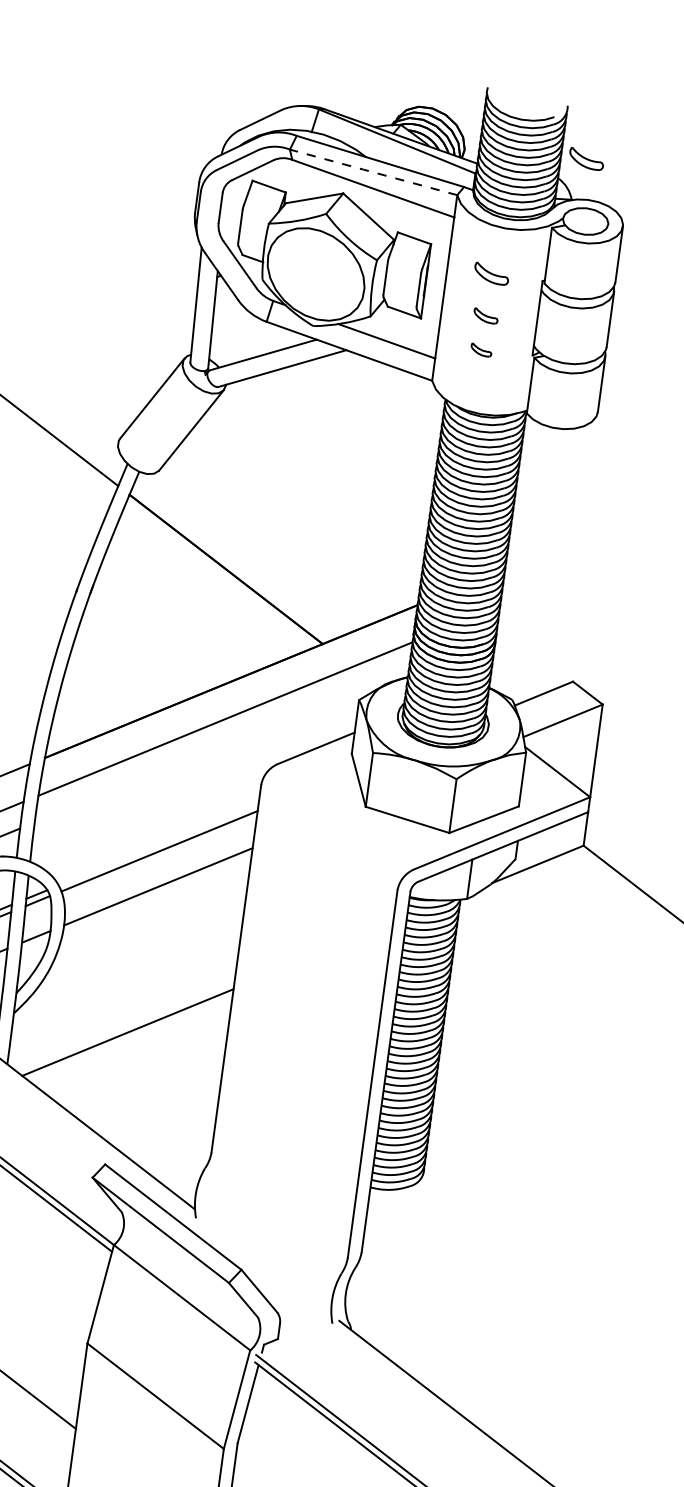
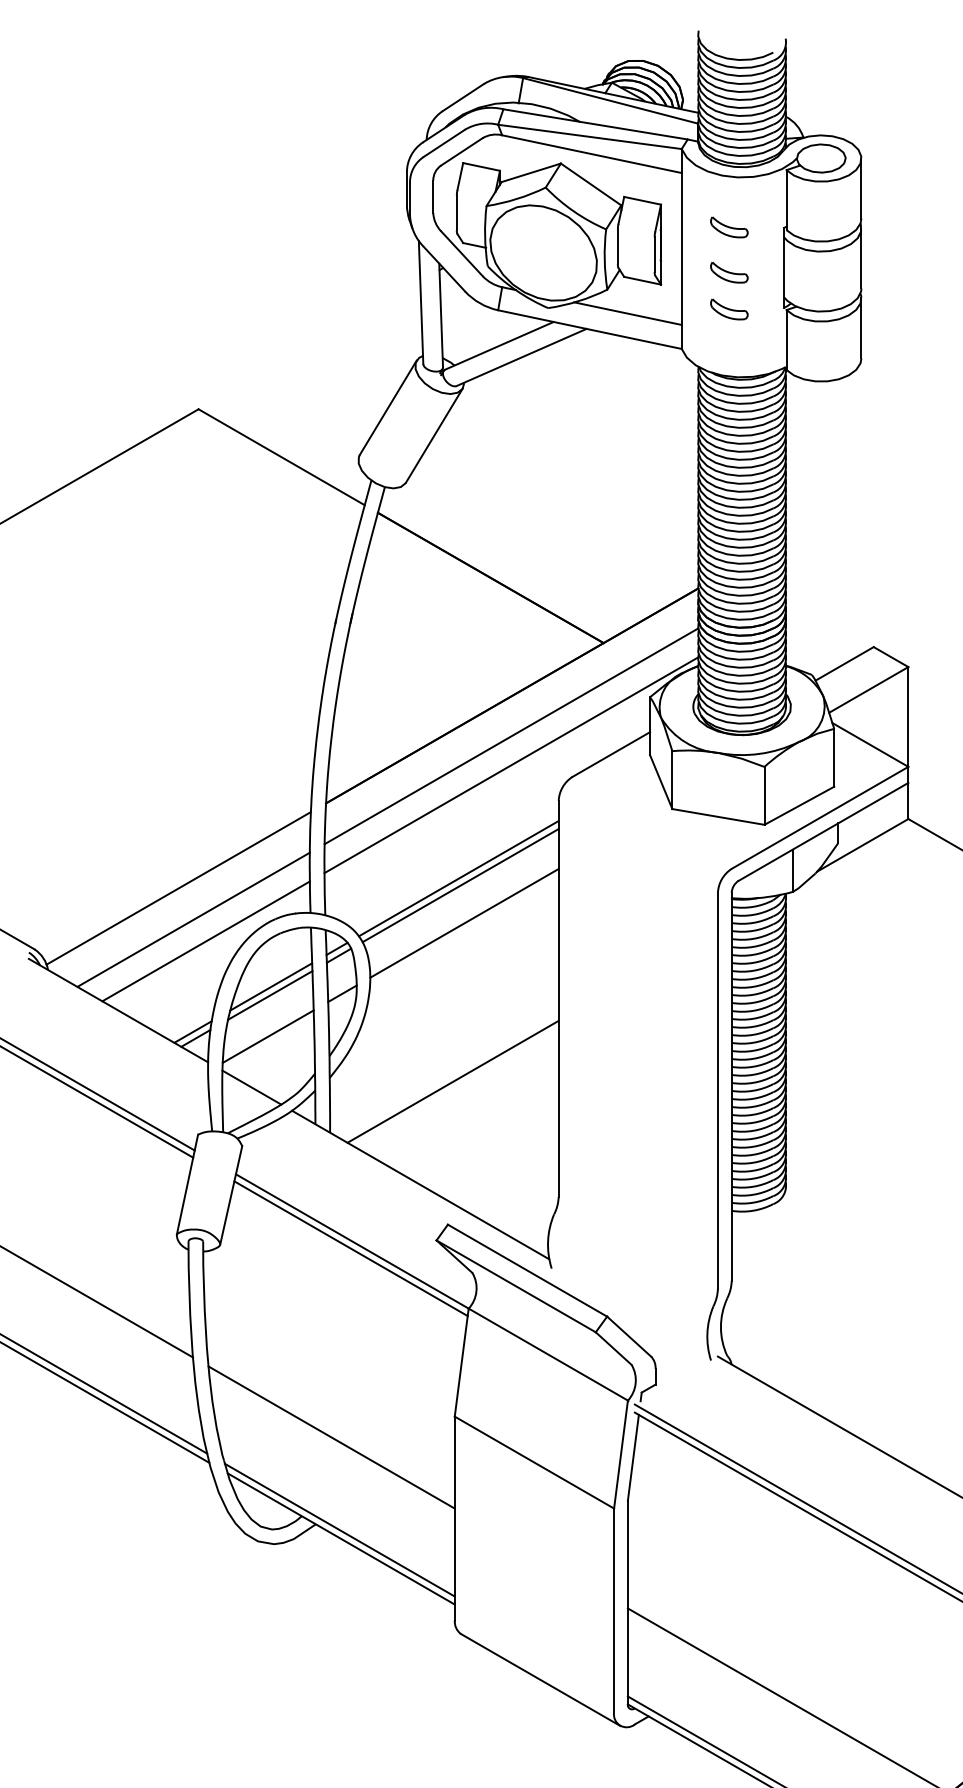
part: (586, 159) -> (813, 92), removed
line: (372, 171) -> (588, 136), dashed -> solid
part: (486, 315) -> (729, 272), size x1.43
part: (481, 350) -> (729, 309), size x1.67
line: (221, 746) -> (511, 765), added
line: (158, 844) -> (458, 878), added

